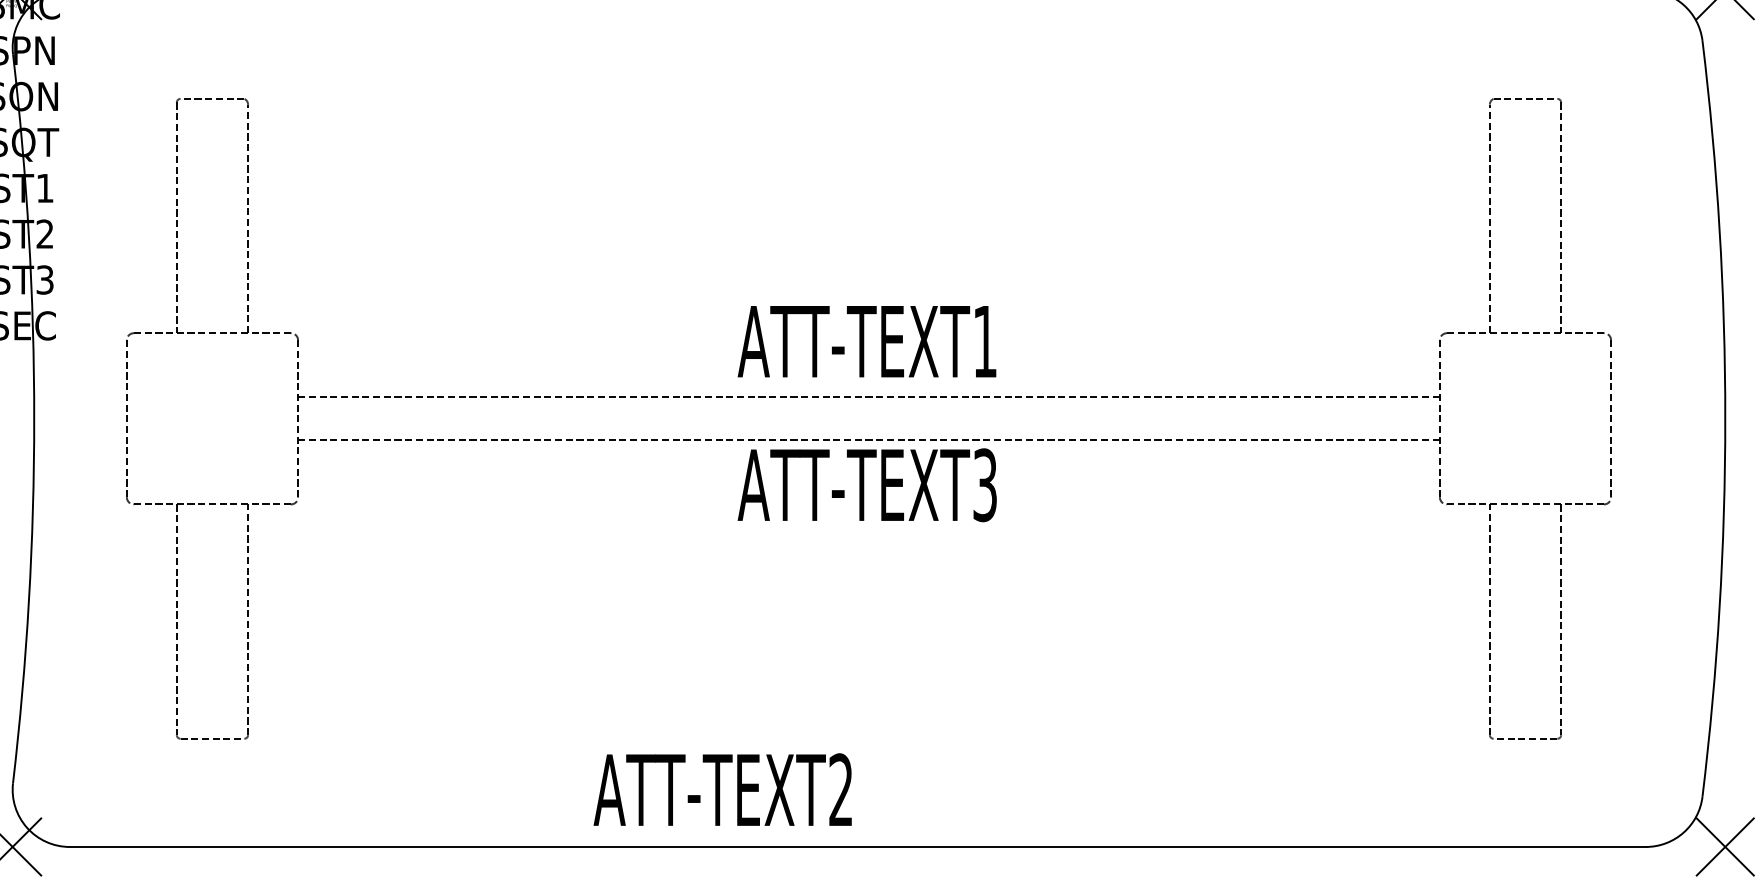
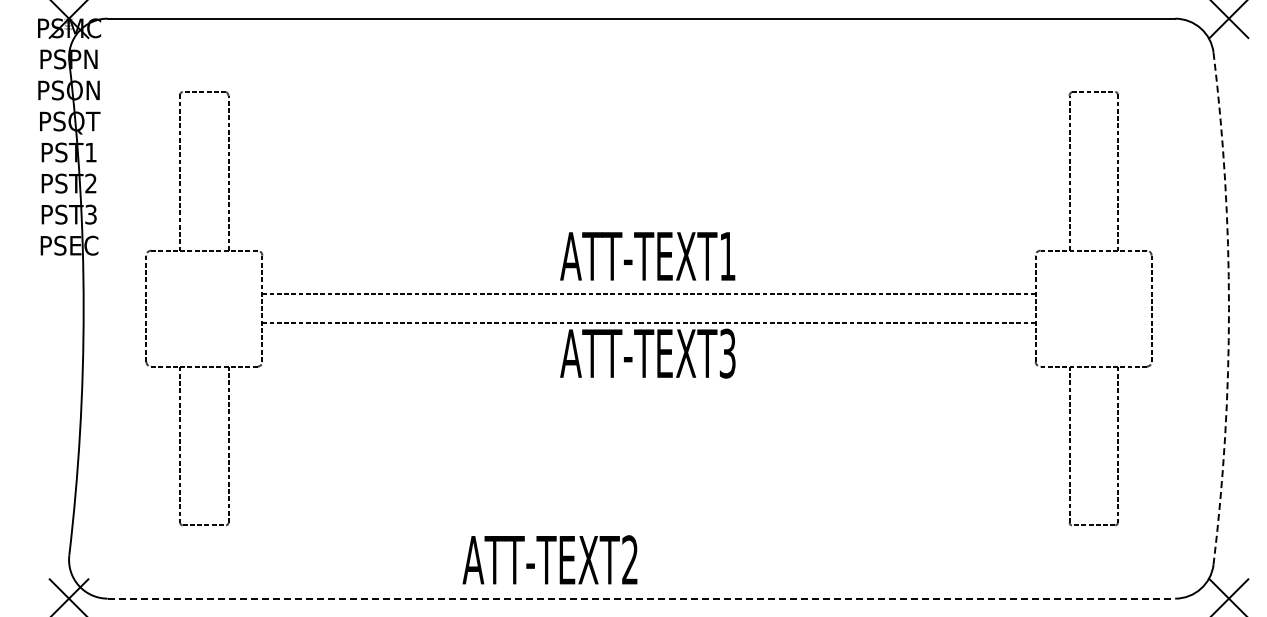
arc: (1724, 418) -> (1228, 308), solid -> dashed
line: (857, 846) -> (641, 598), solid -> dashed

